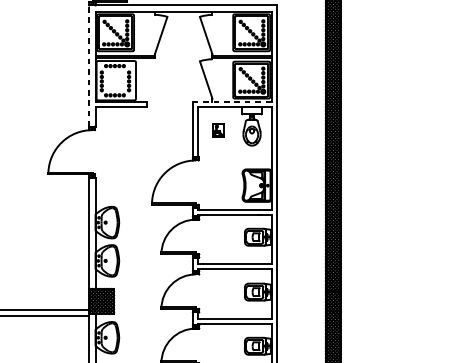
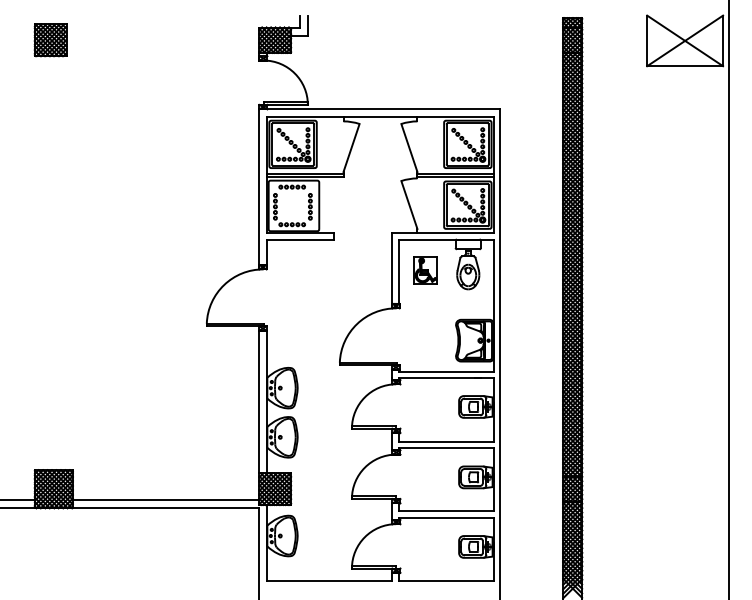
line: (89, 66) -> (259, 187), dashed -> solid
line: (231, 102) -> (442, 233), dashed -> solid
part: (218, 131) -> (425, 270), size x1.67

